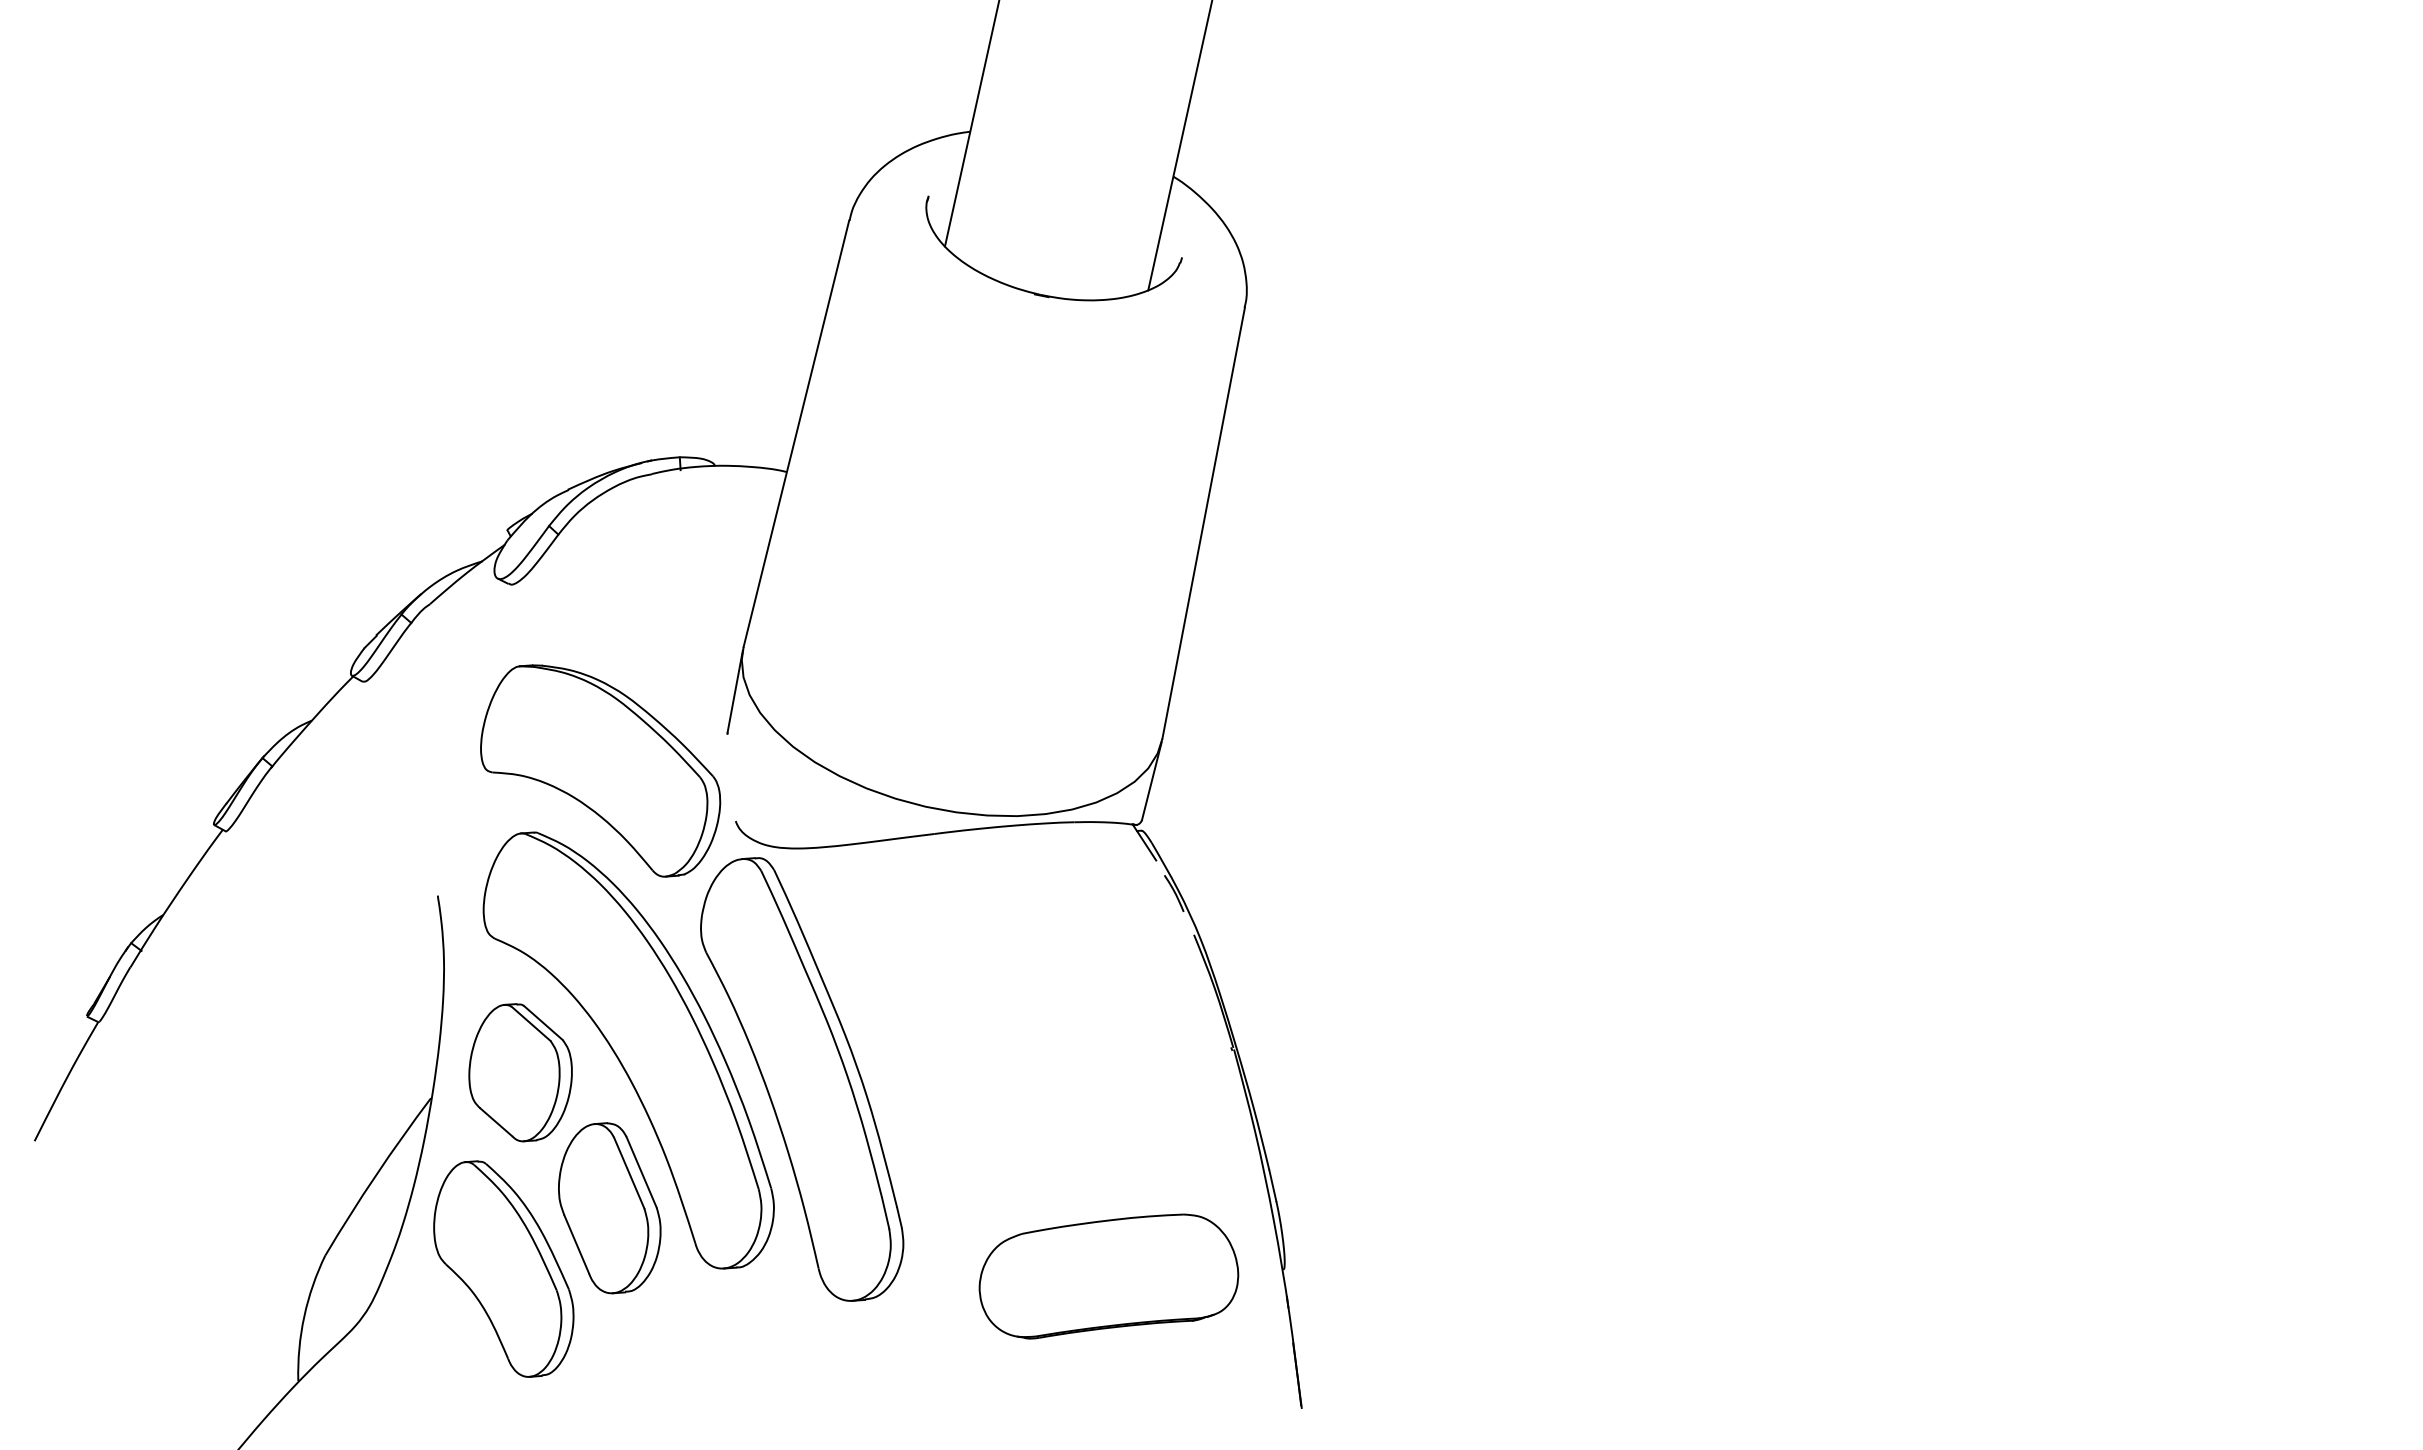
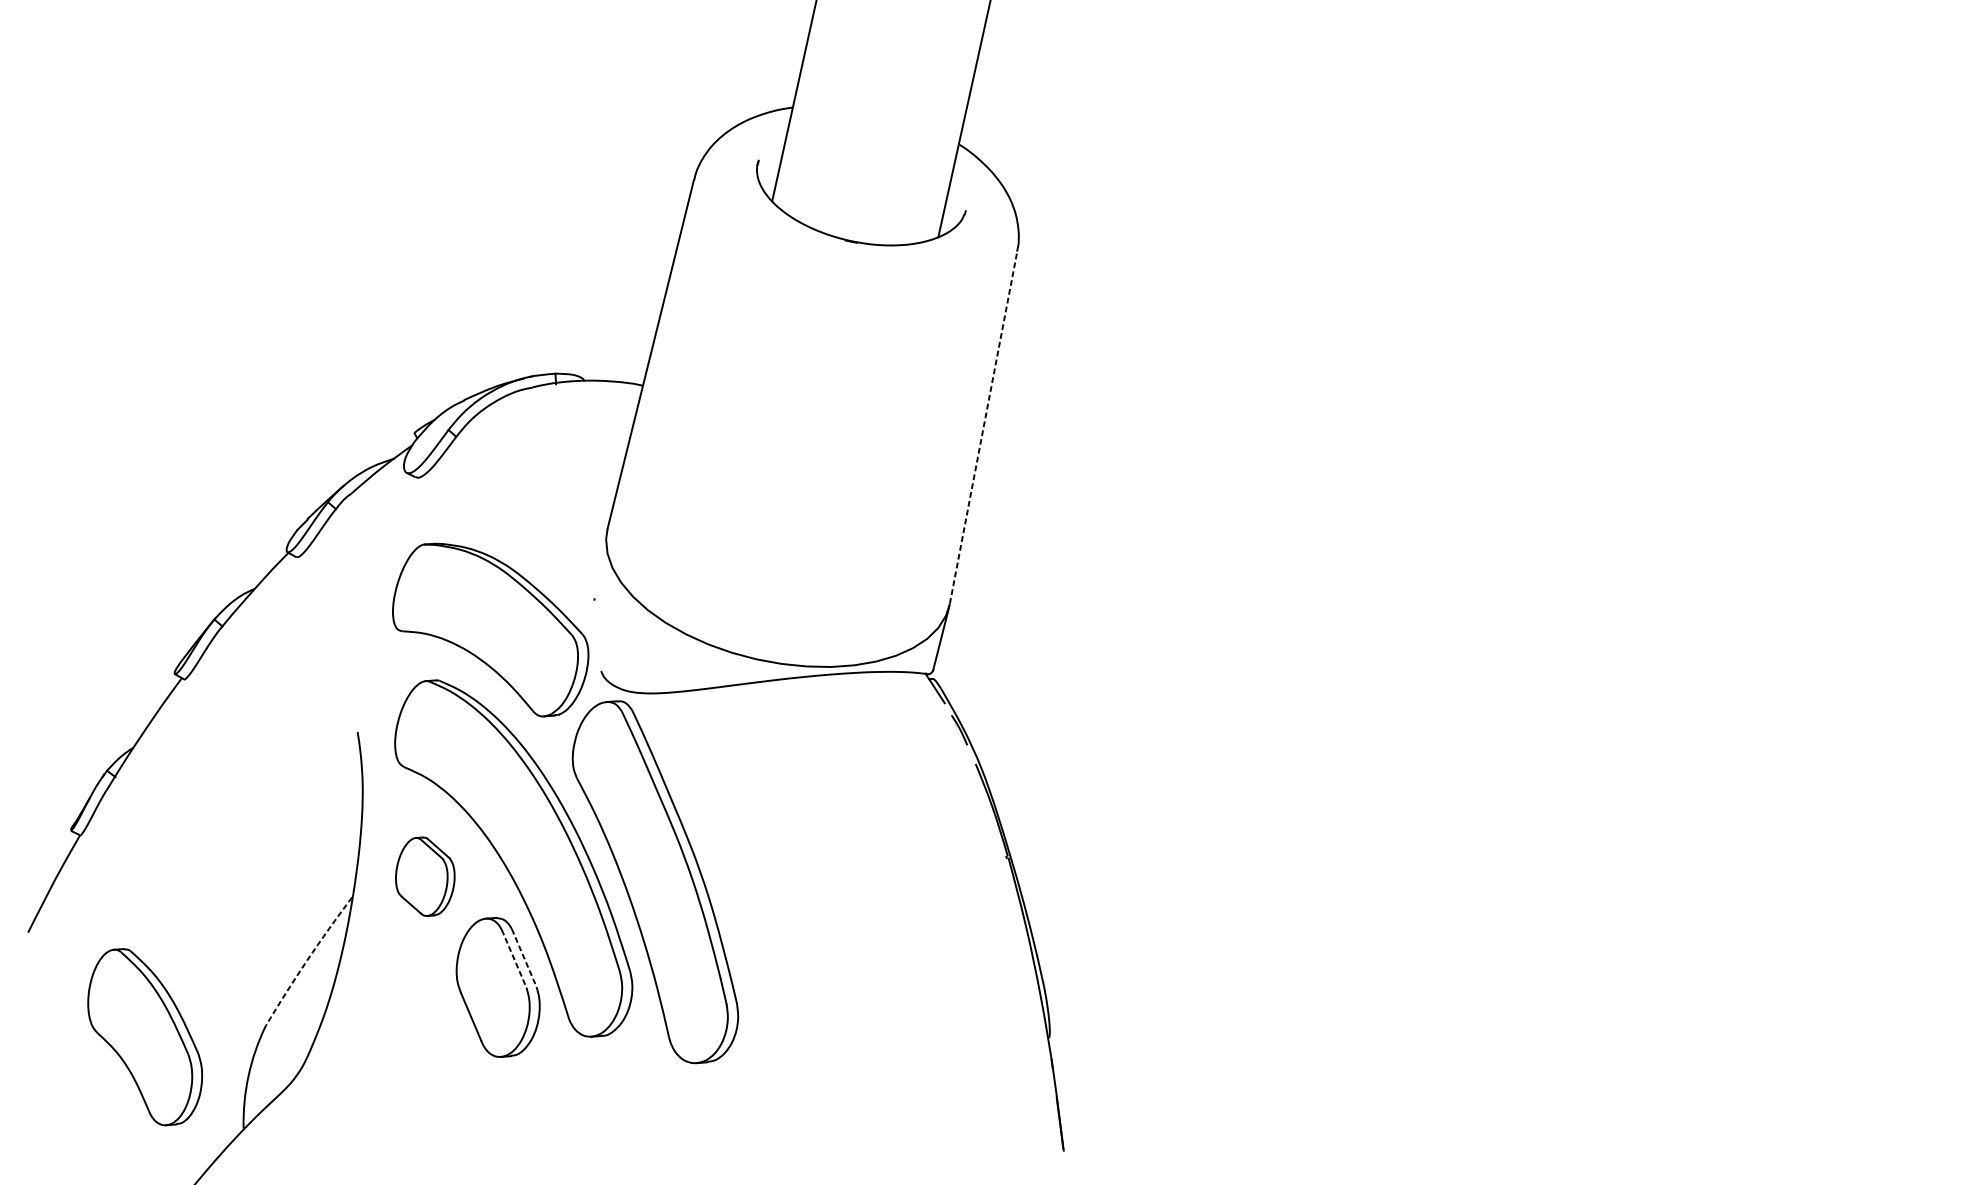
line: (1203, 523) -> (983, 427), solid -> dashed
line: (734, 691) -> (600, 565), removed
part: (520, 1072) -> (425, 876), size x0.7
line: (641, 1172) -> (524, 958), solid -> dashed
line: (629, 1173) -> (514, 959), solid -> dashed
arc: (376, 1175) -> (307, 960), solid -> dashed
part: (503, 1268) -> (144, 1036), moved
part: (1108, 1276) -> (905, 1043), removed

